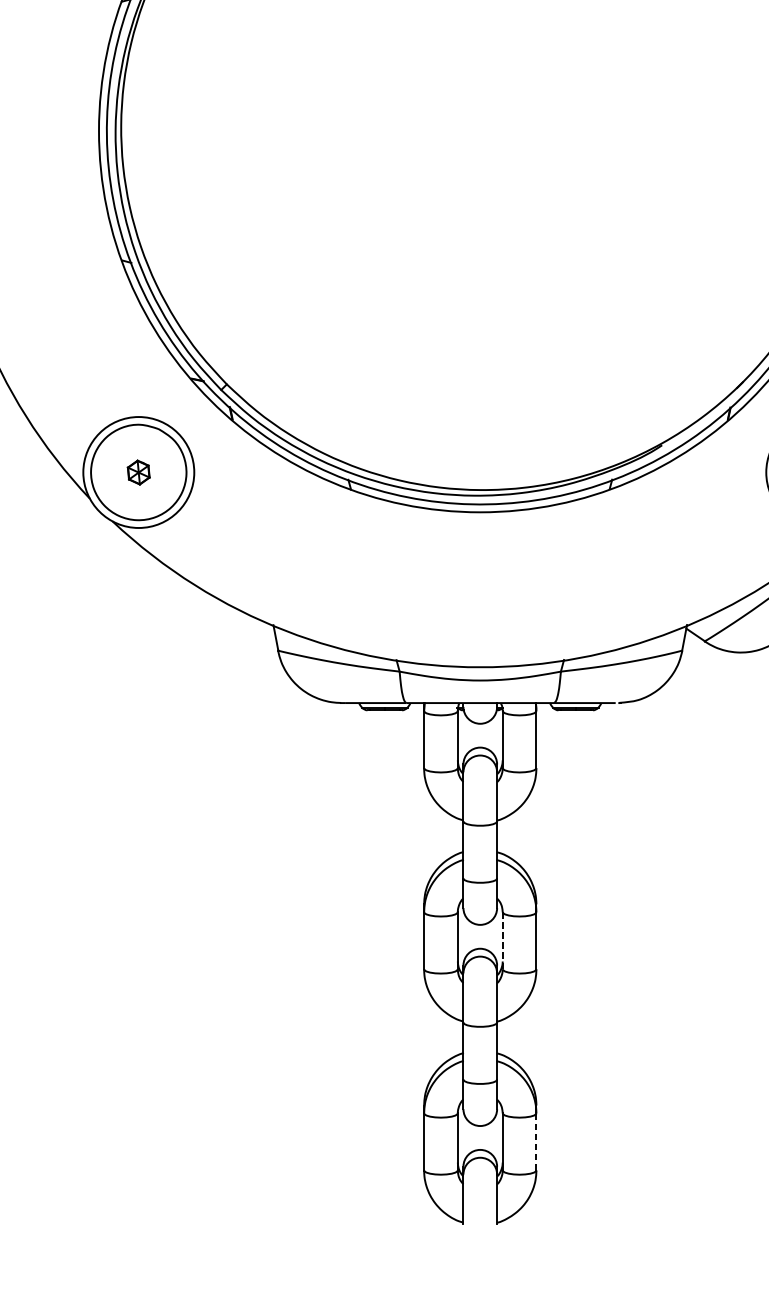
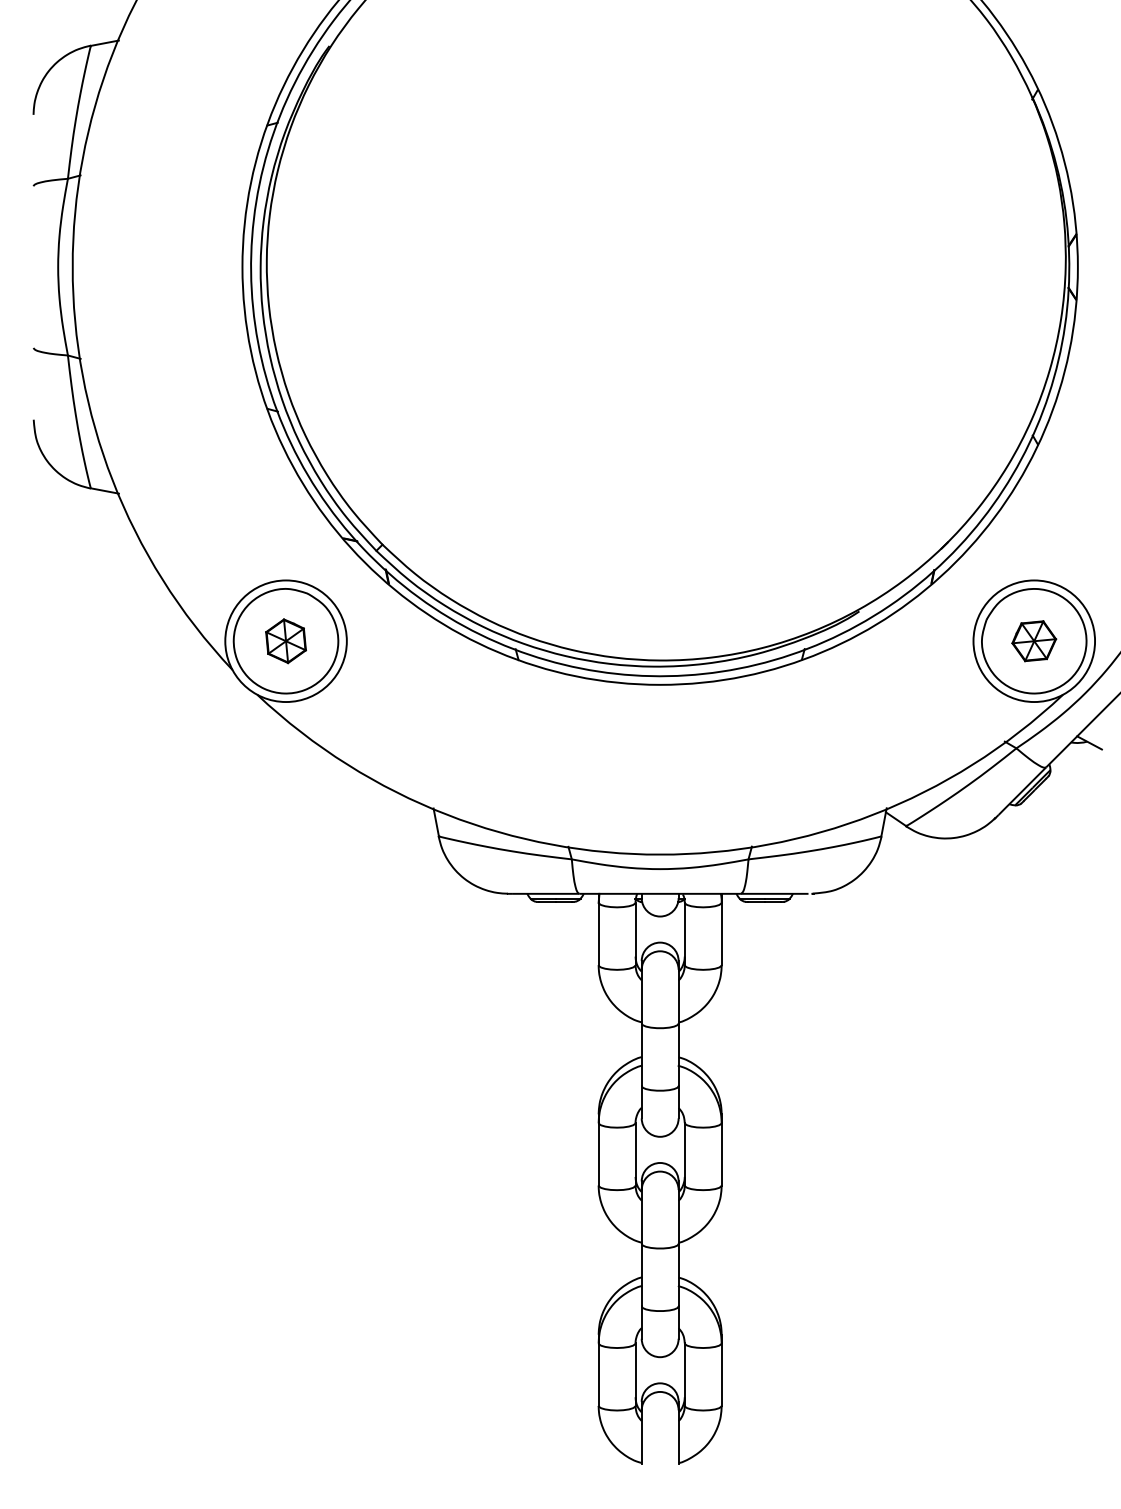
part: (138, 472) -> (285, 641), size x1.67
line: (502, 941) -> (684, 1154), dashed -> solid
line: (536, 1141) -> (721, 1374), dashed -> solid

